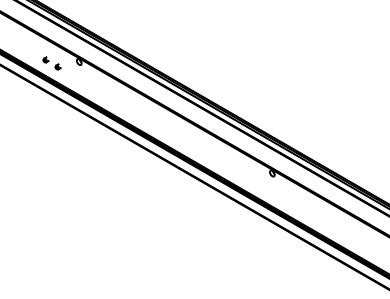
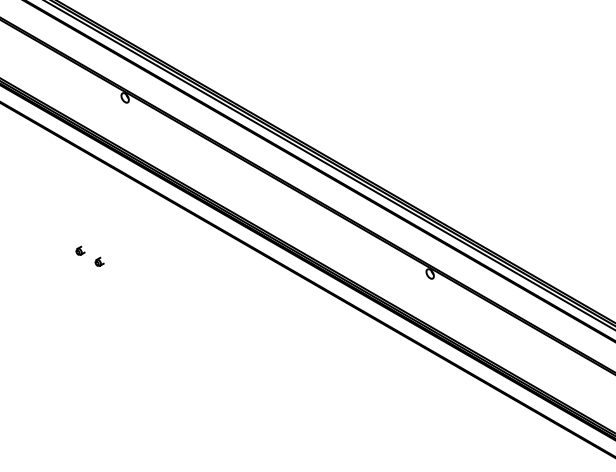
part: (51, 63) -> (89, 256), moved

